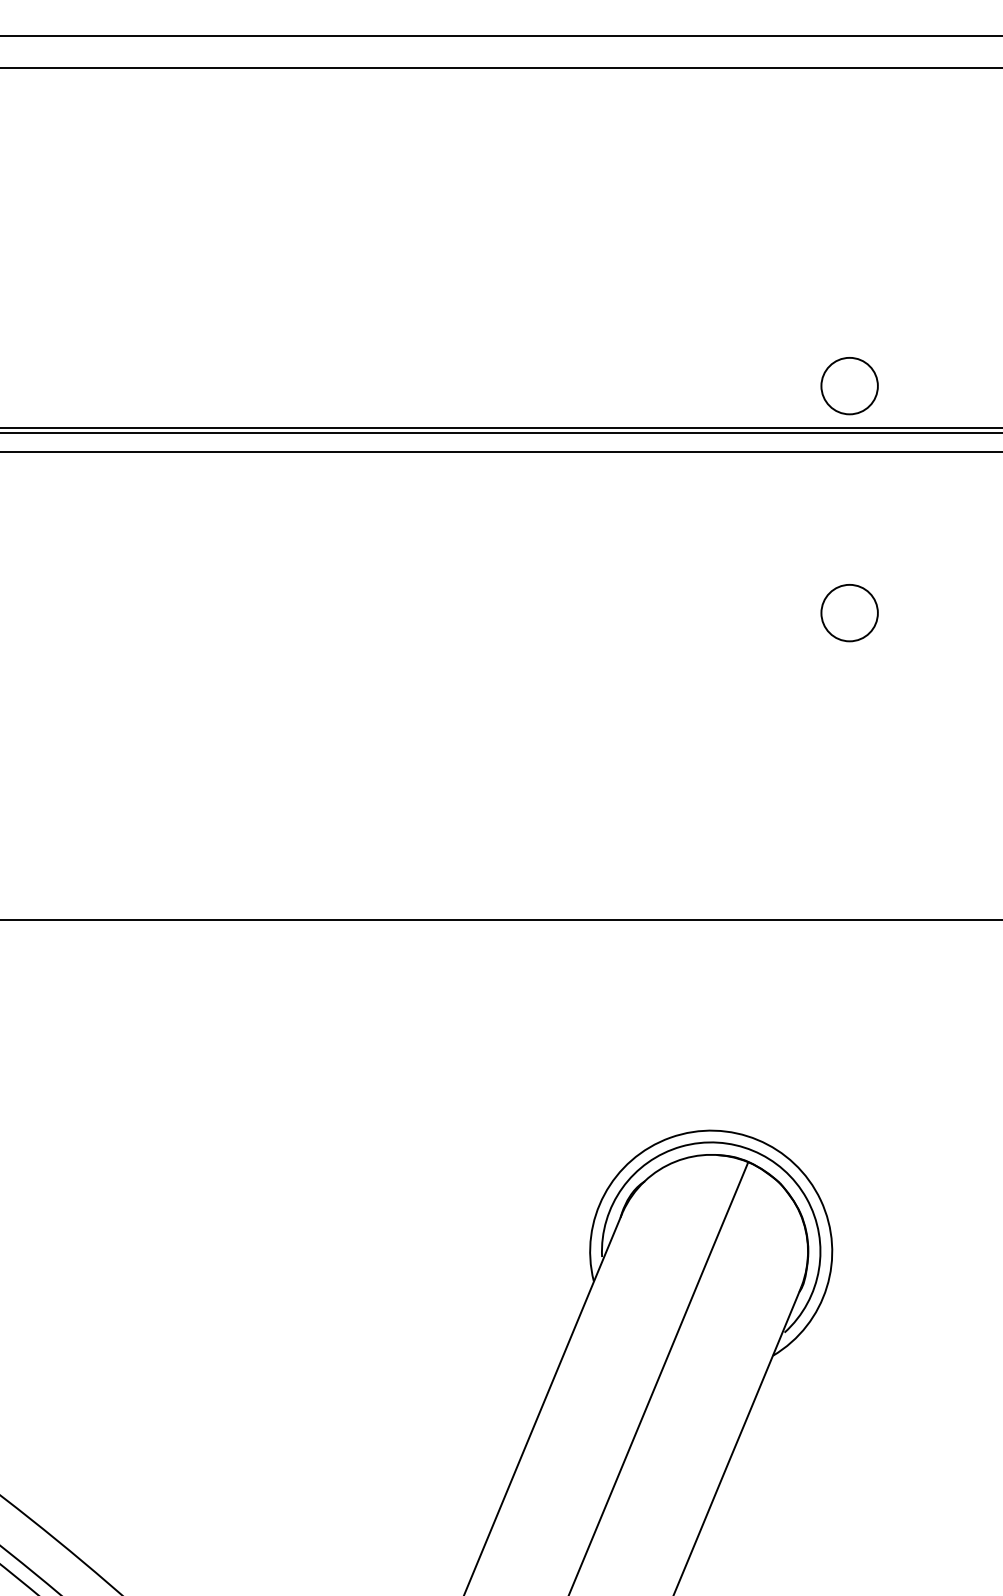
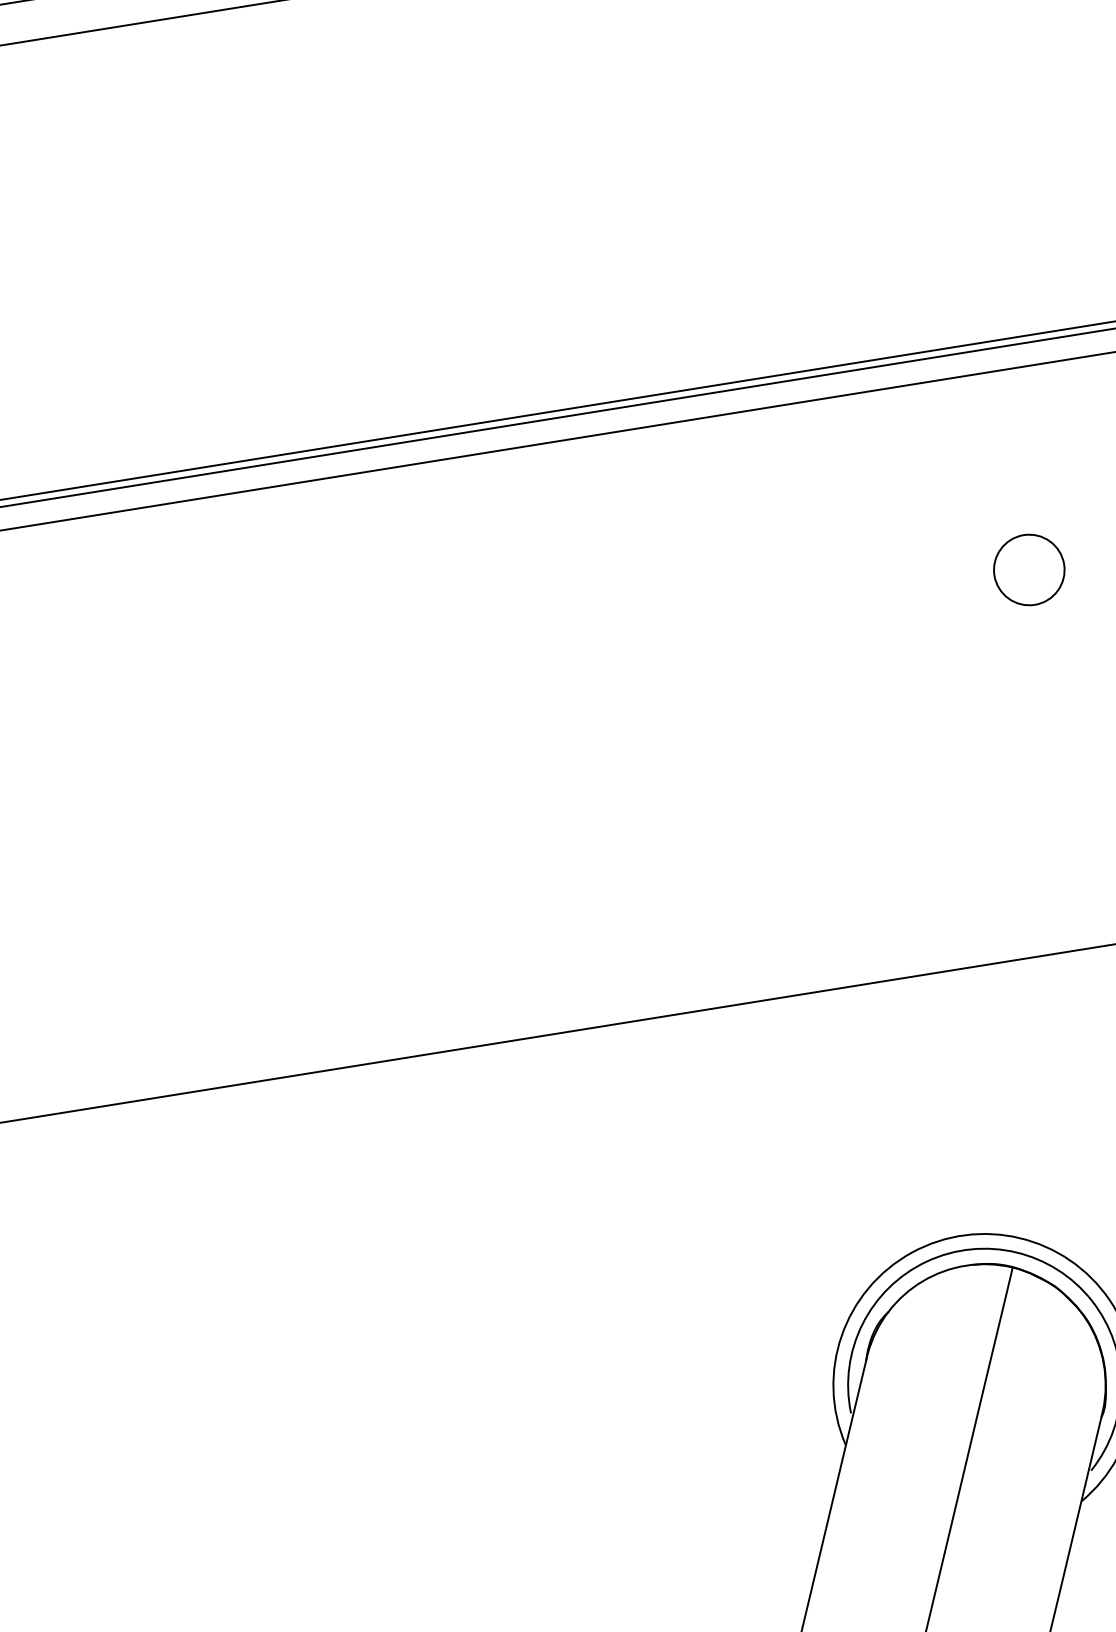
circle: (849, 386) -> (984, 290), removed

